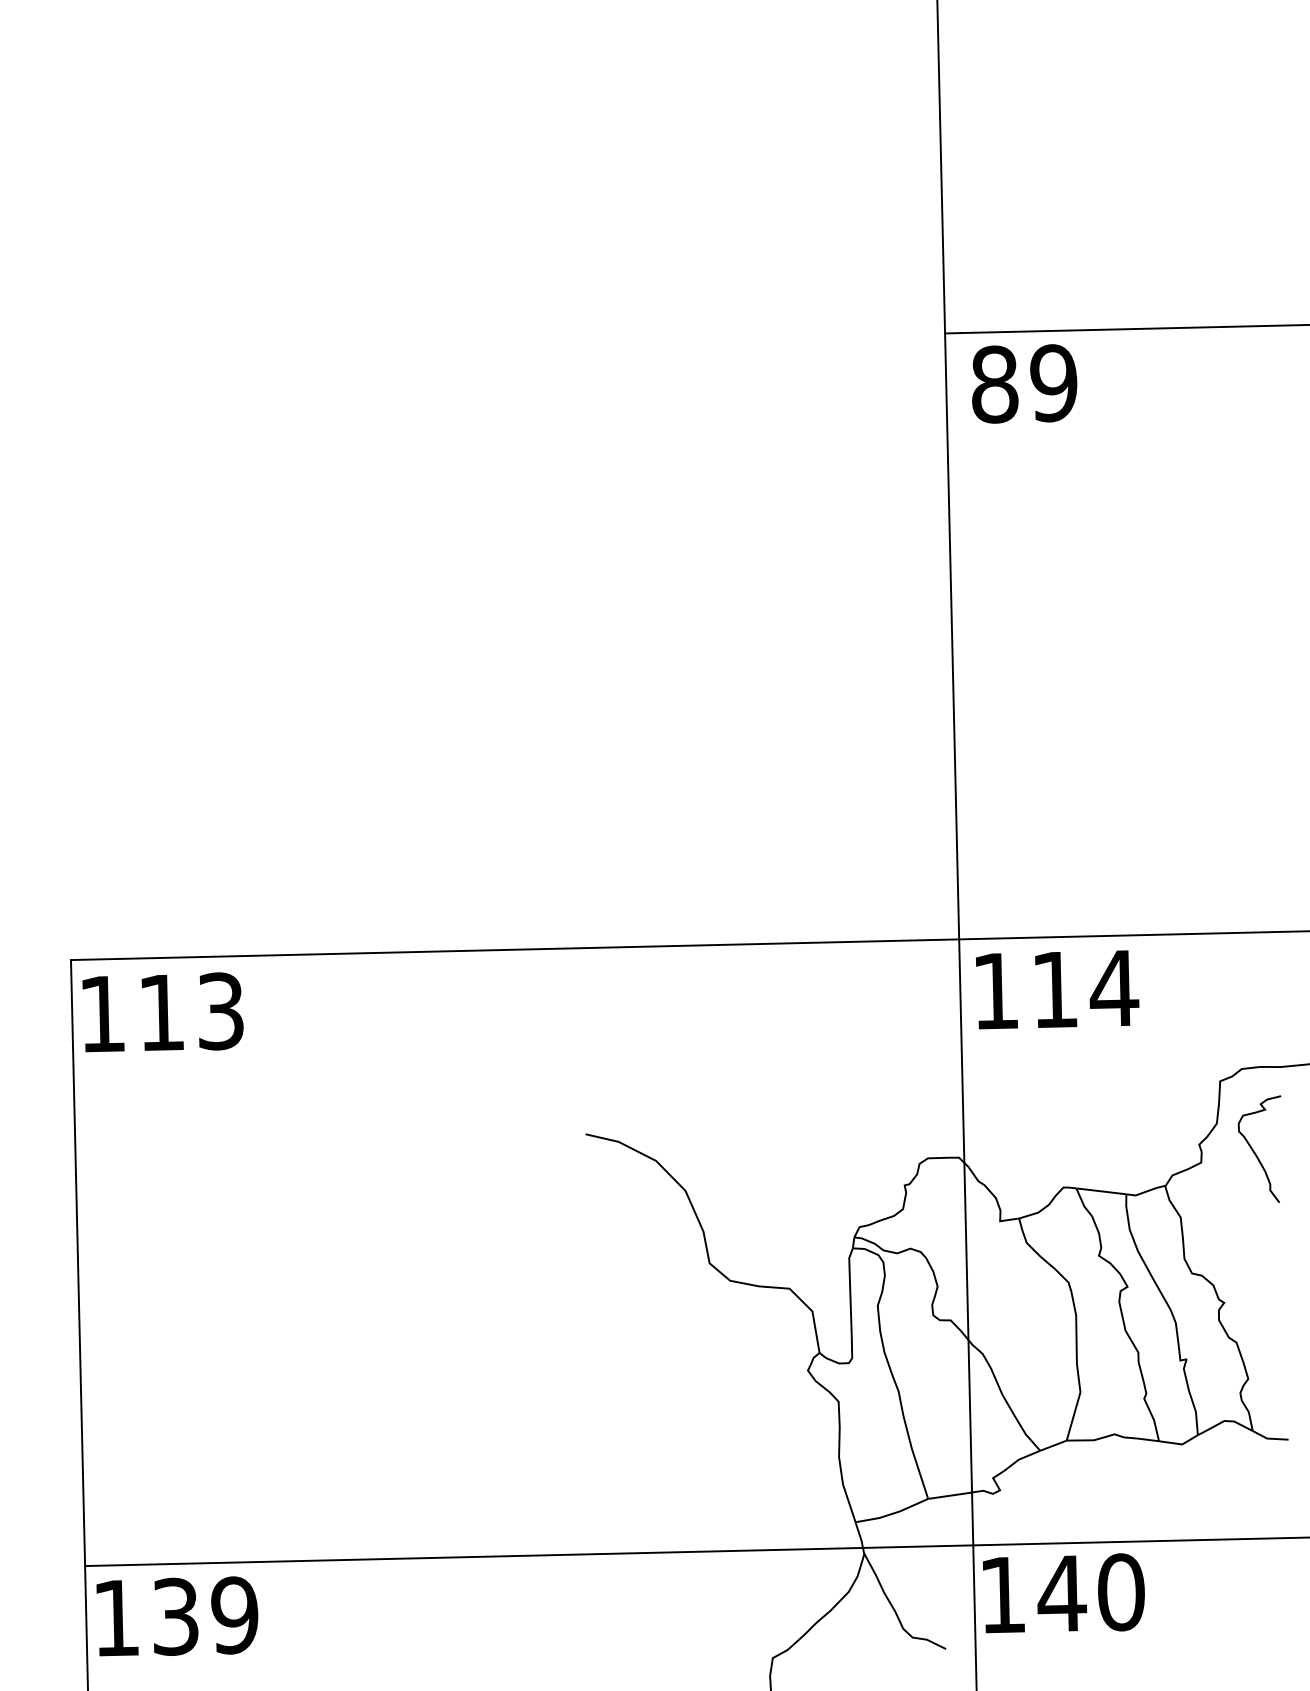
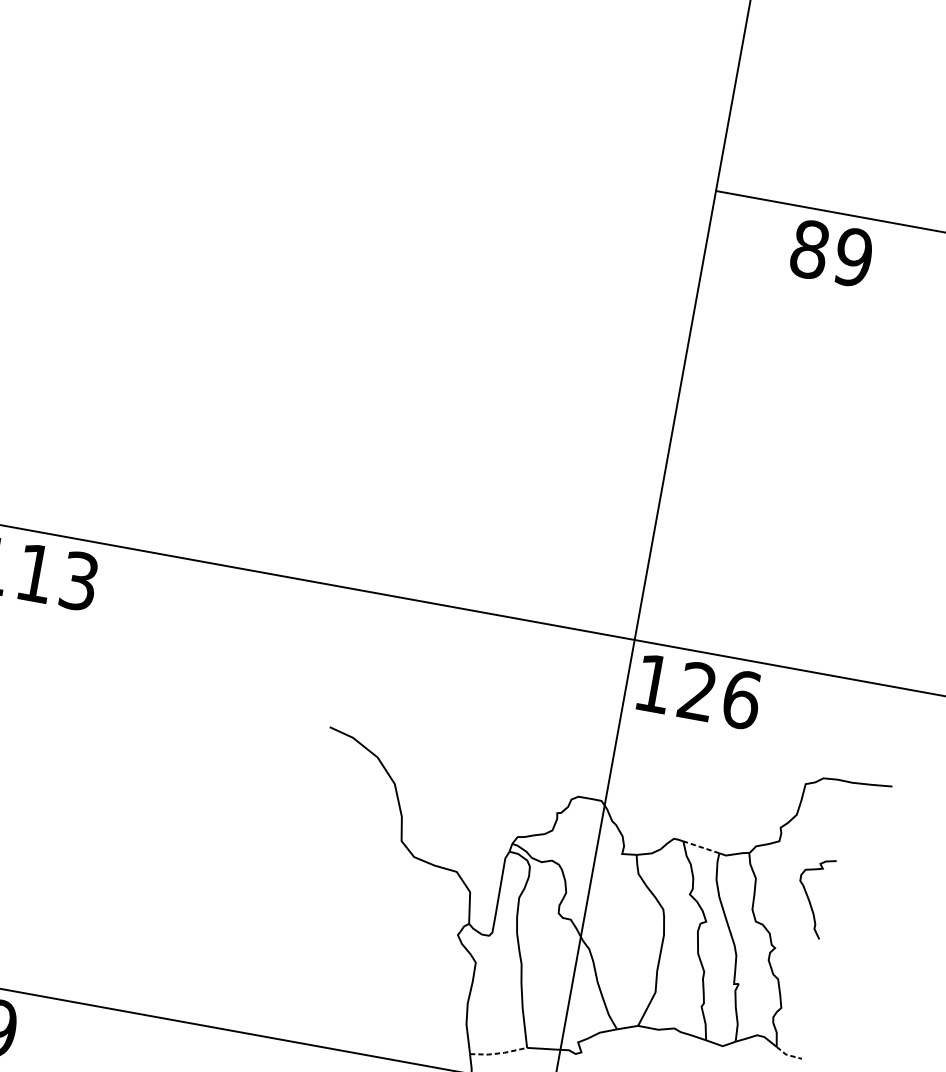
text: (1024, 383) -> (831, 253), moved
text: (1085, 988) -> (720, 695), 114 -> 126
curve: (1254, 1150) -> (808, 897), moved
line: (1100, 1191) -> (700, 847), solid -> dashed
line: (1269, 1438) -> (787, 1055), solid -> dashed
line: (892, 1513) -> (498, 1053), solid -> dashed

